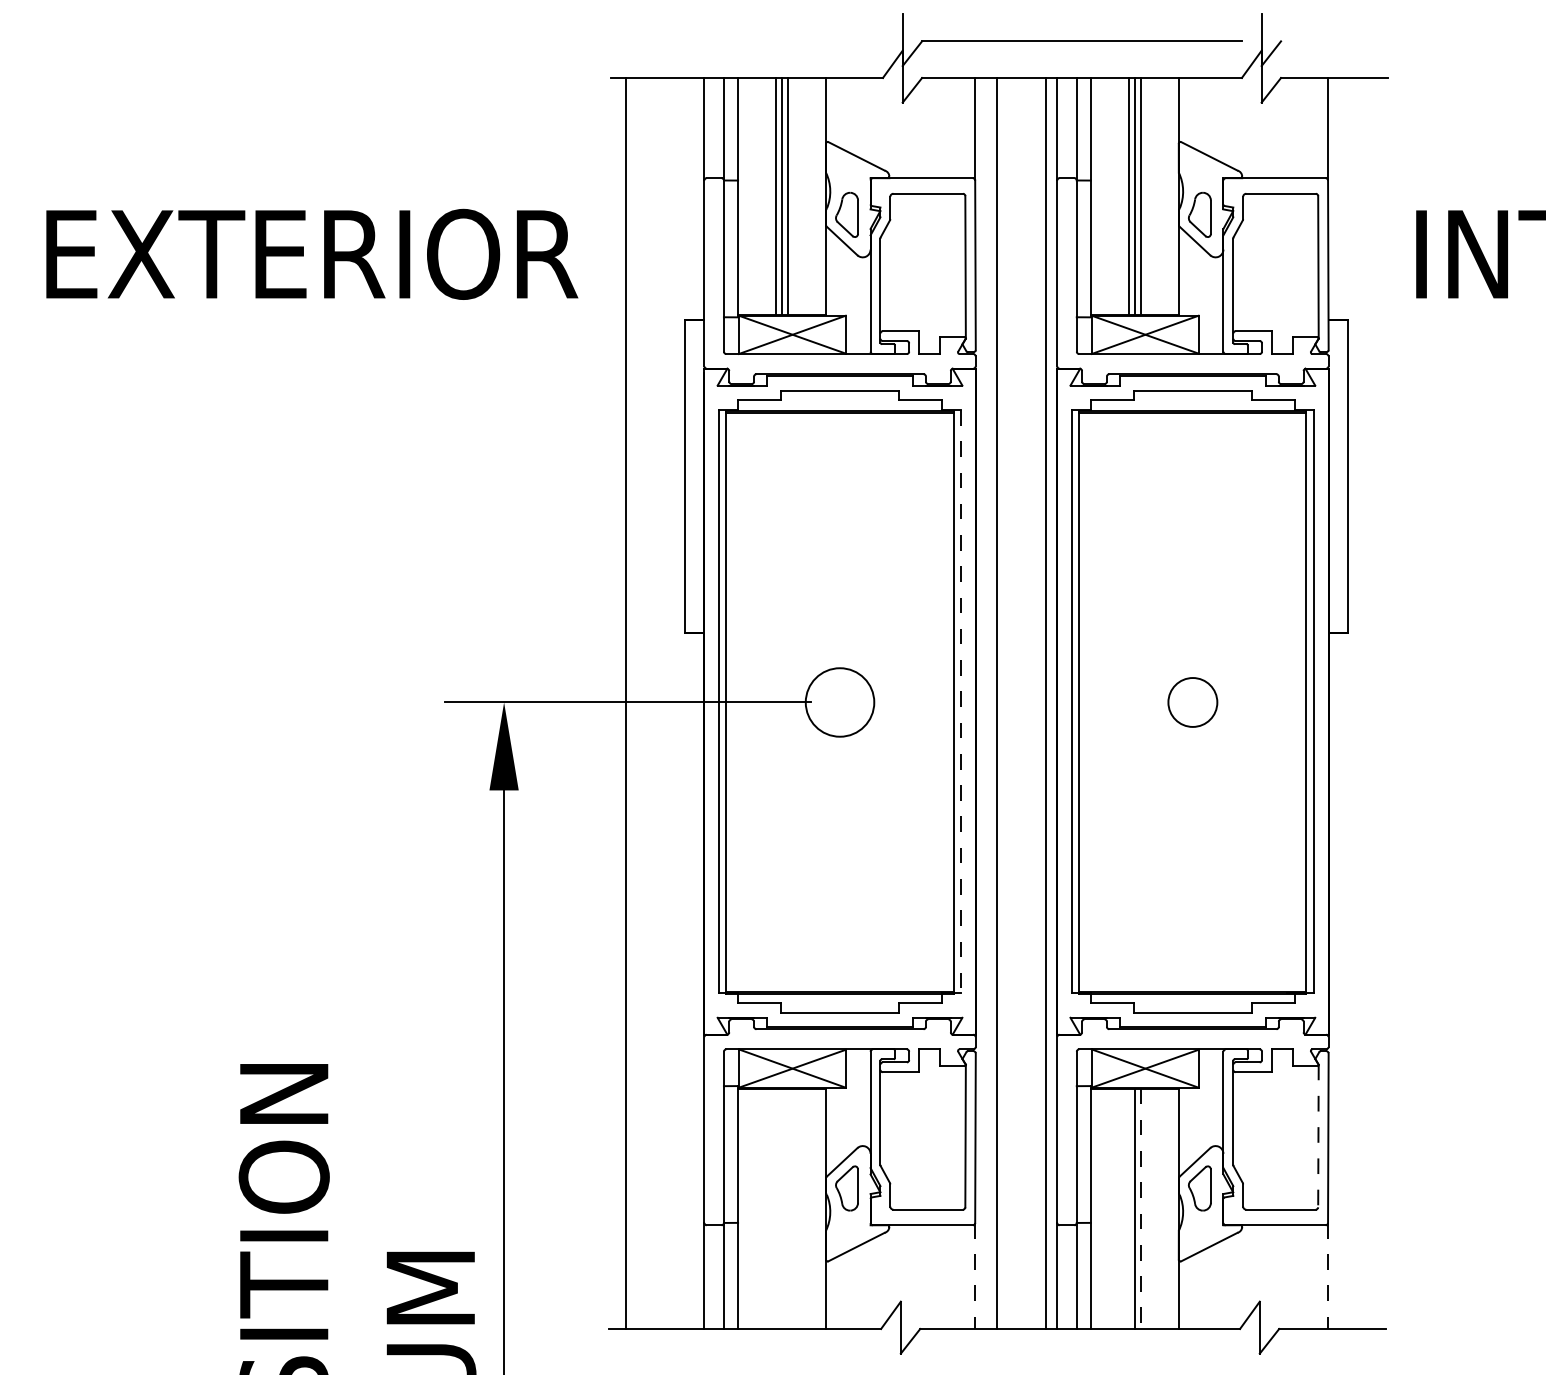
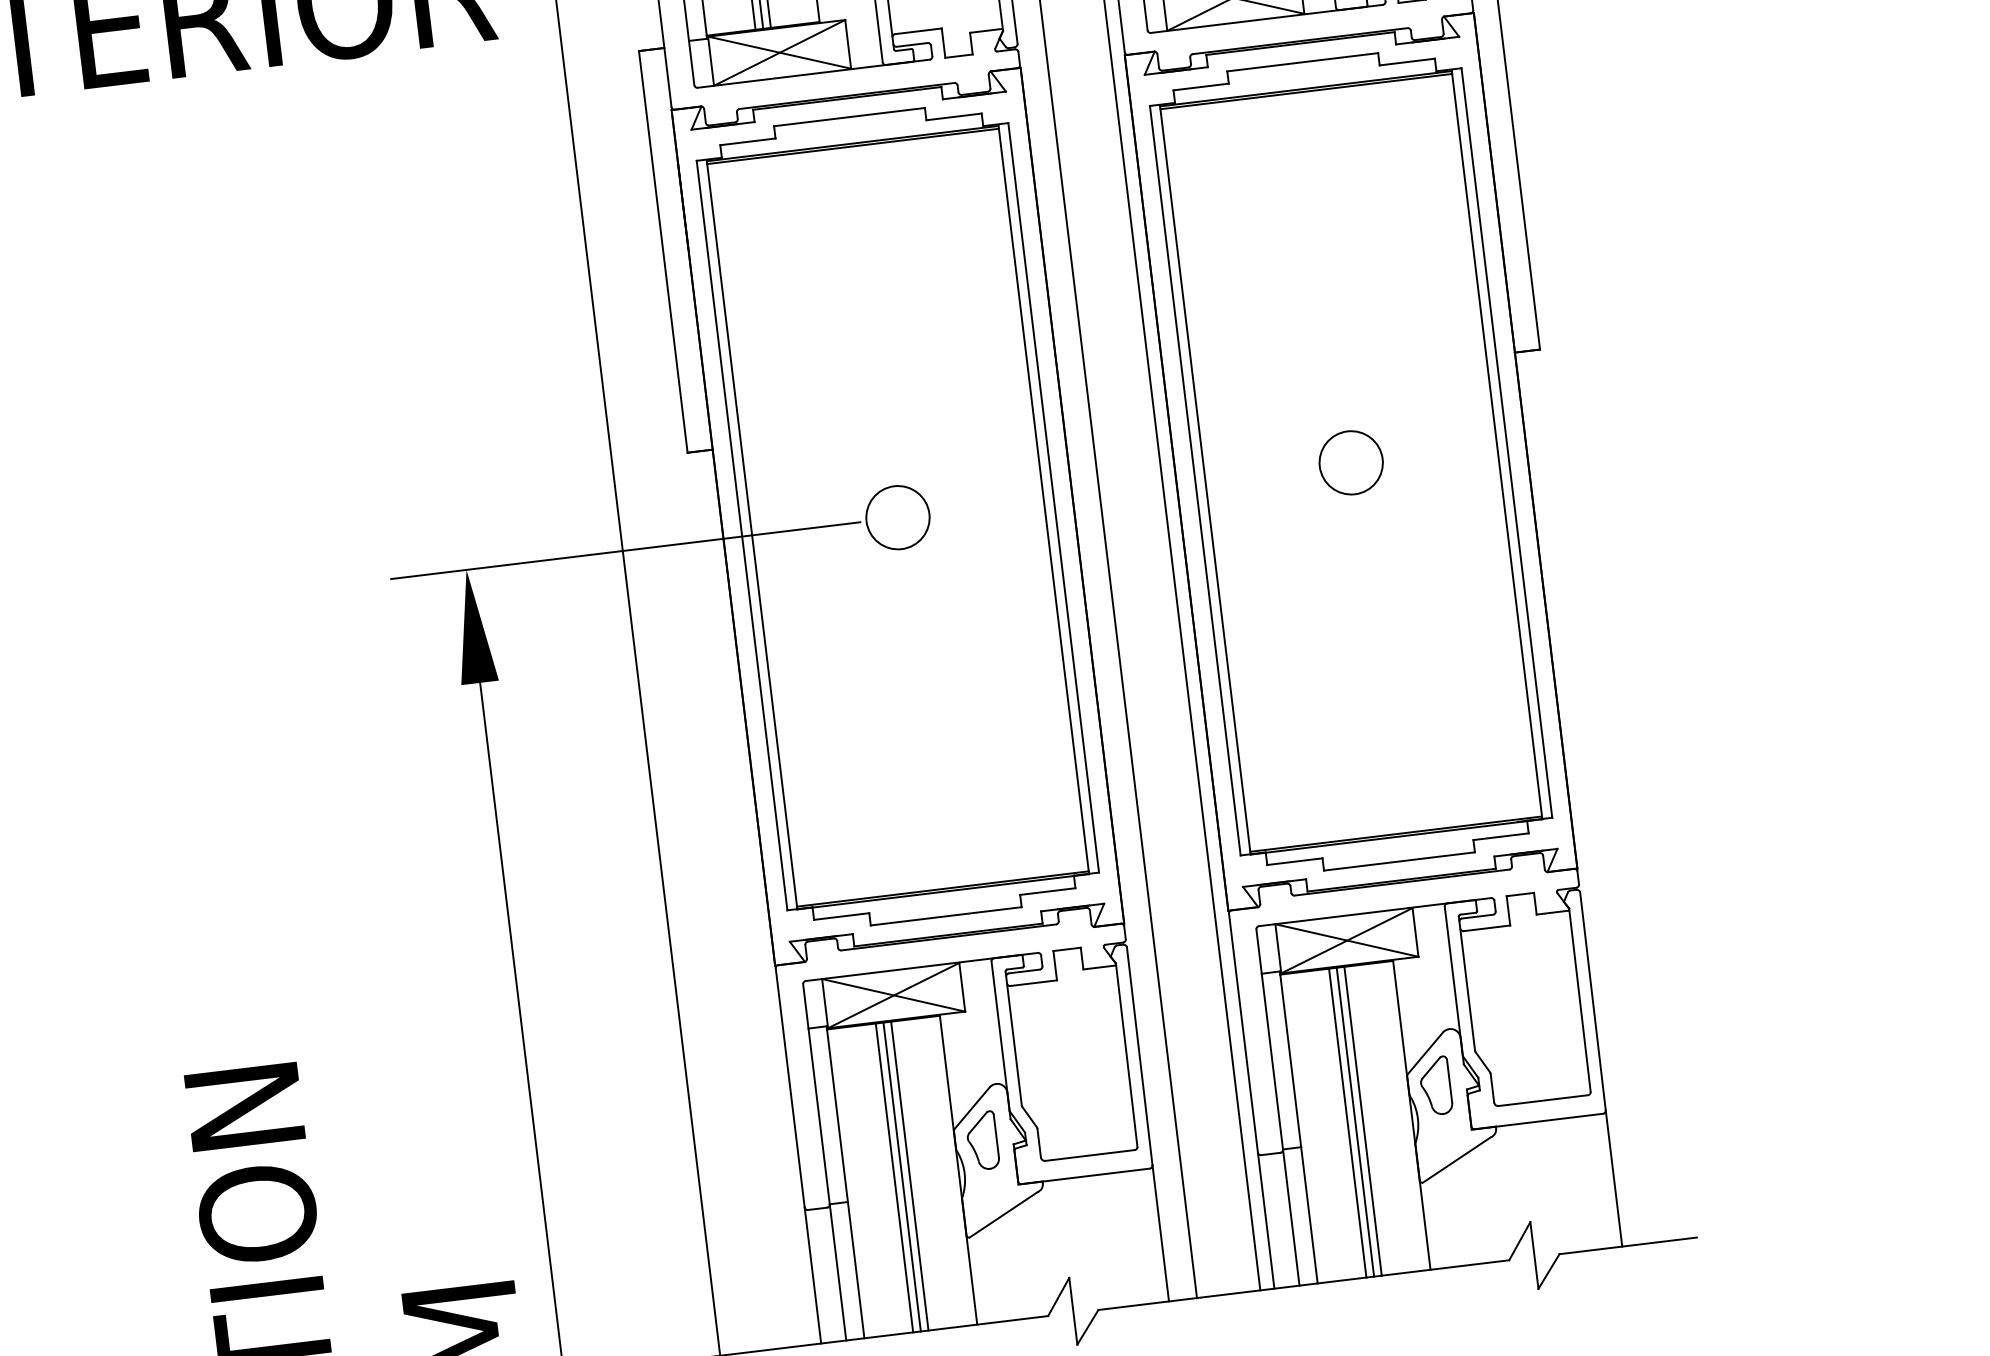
line: (961, 701) -> (1053, 497), dashed -> solid
circle: (839, 702) -> (897, 517), size x0.71
line: (1318, 1136) -> (1580, 1000), dashed -> solid
line: (776, 1208) -> (895, 1177), added
line: (782, 1208) -> (902, 1176), added
line: (787, 1208) -> (909, 1175), added
line: (1128, 1208) -> (1347, 1122), added
line: (1140, 1209) -> (1362, 1122), dashed -> solid
line: (975, 1276) -> (1161, 1233), dashed -> solid
line: (1328, 1276) -> (1614, 1179), dashed -> solid

